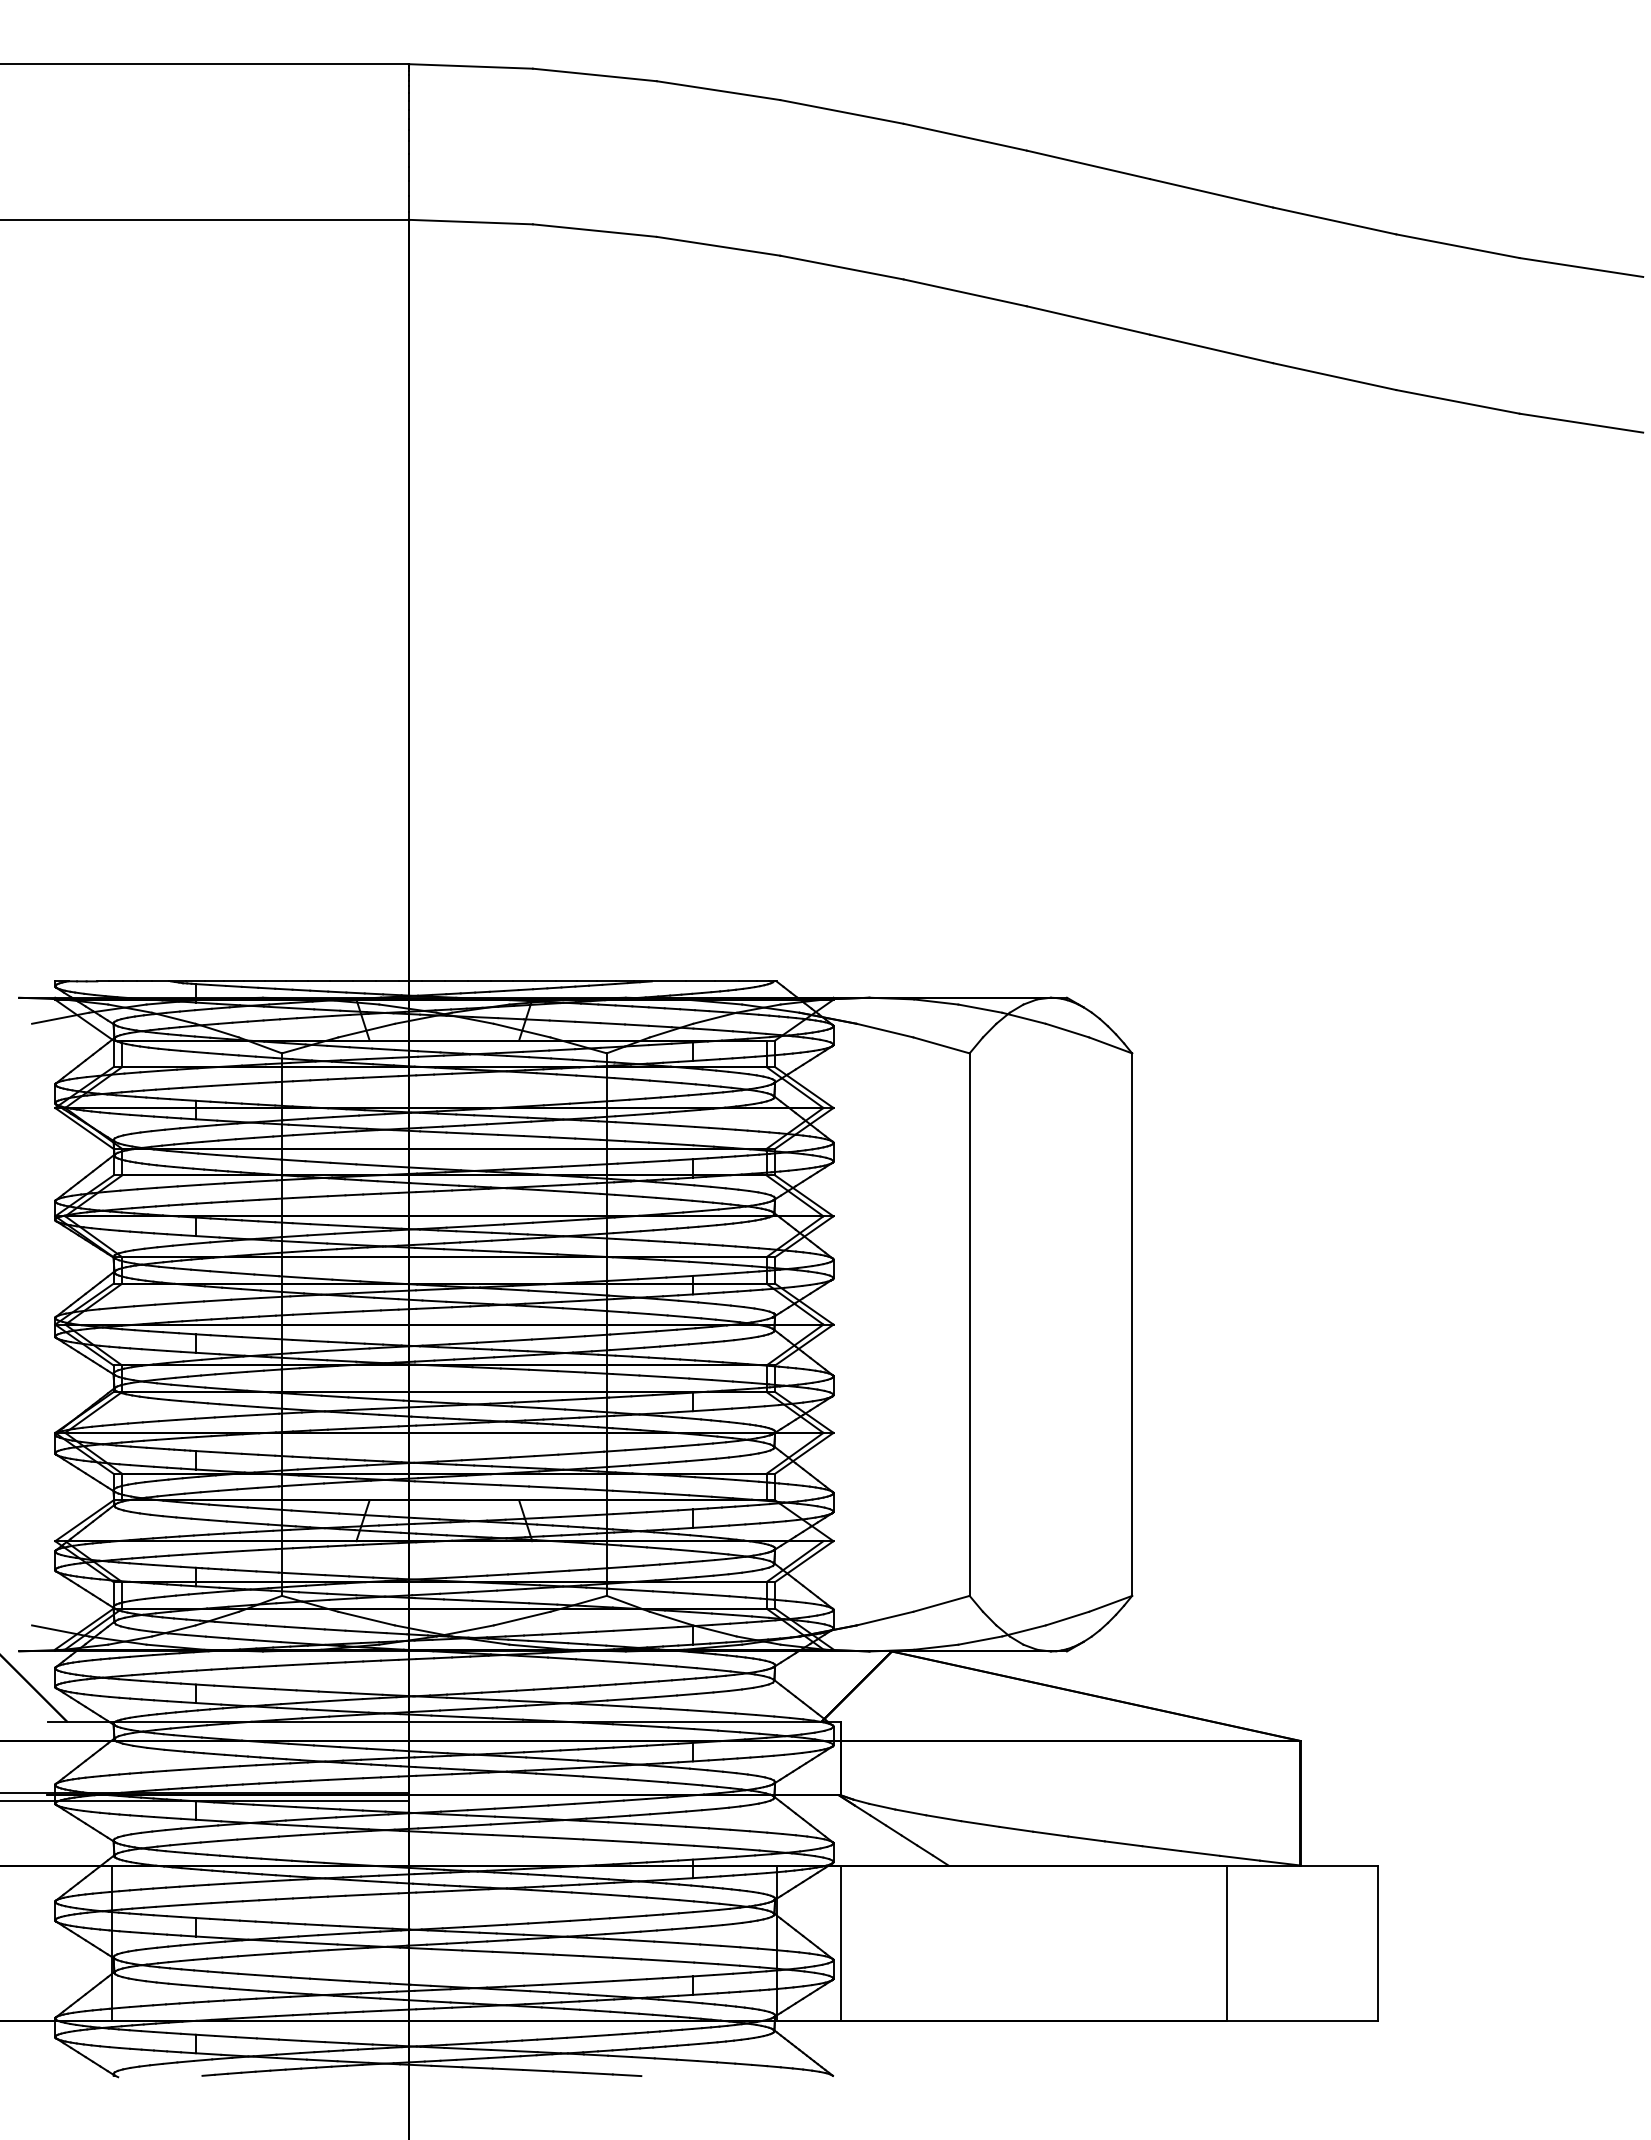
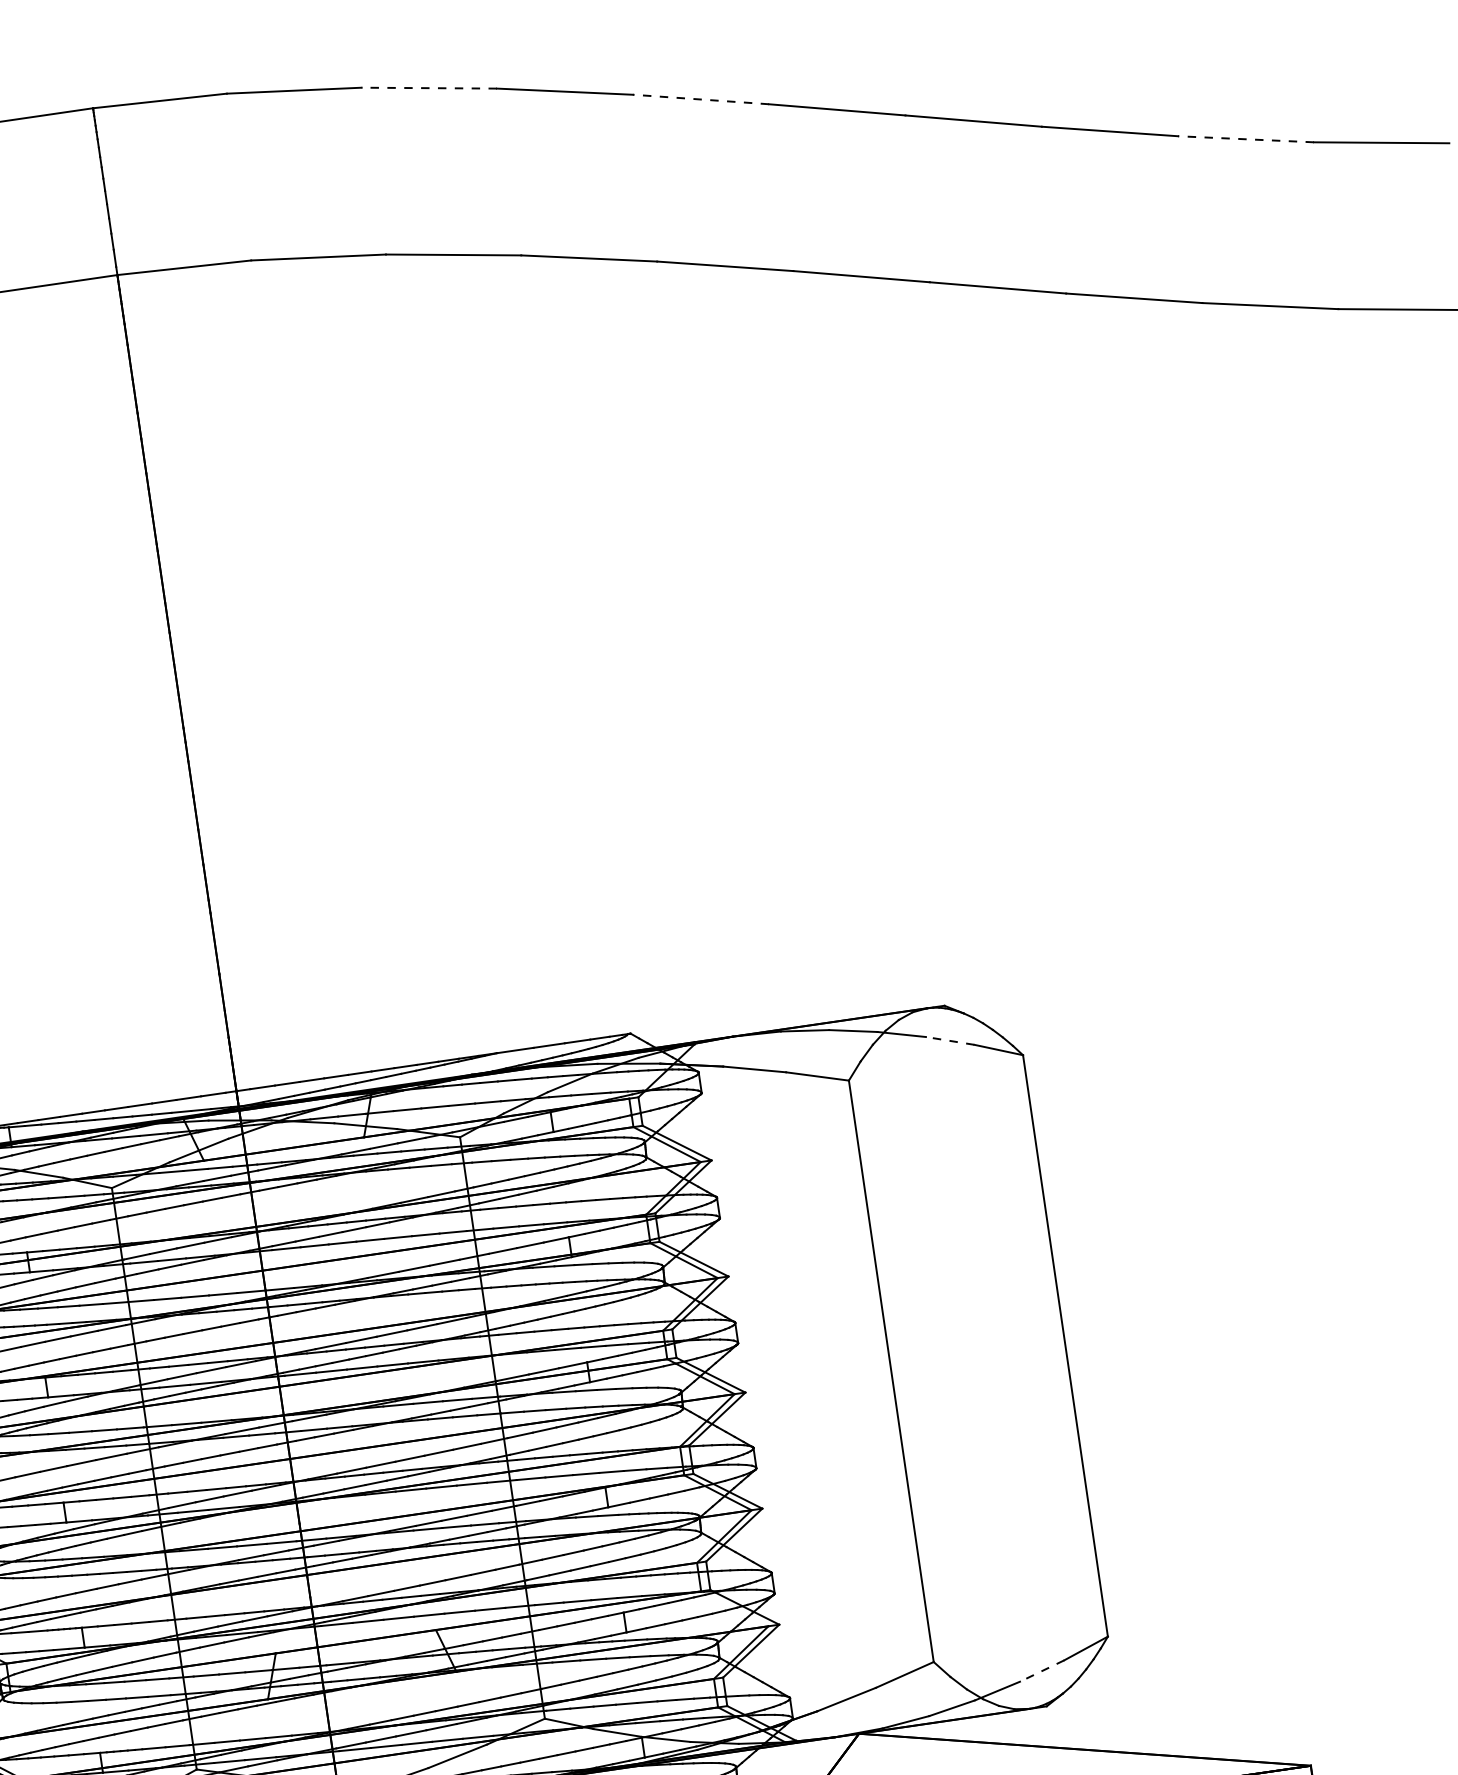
line: (718, 90) -> (429, 88), solid -> dashed
line: (964, 137) -> (700, 99), solid -> dashed
line: (1457, 246) -> (1245, 139), solid -> dashed
line: (1067, 1030) -> (950, 1040), solid -> dashed
line: (1067, 1618) -> (1042, 1670), solid -> dashed

